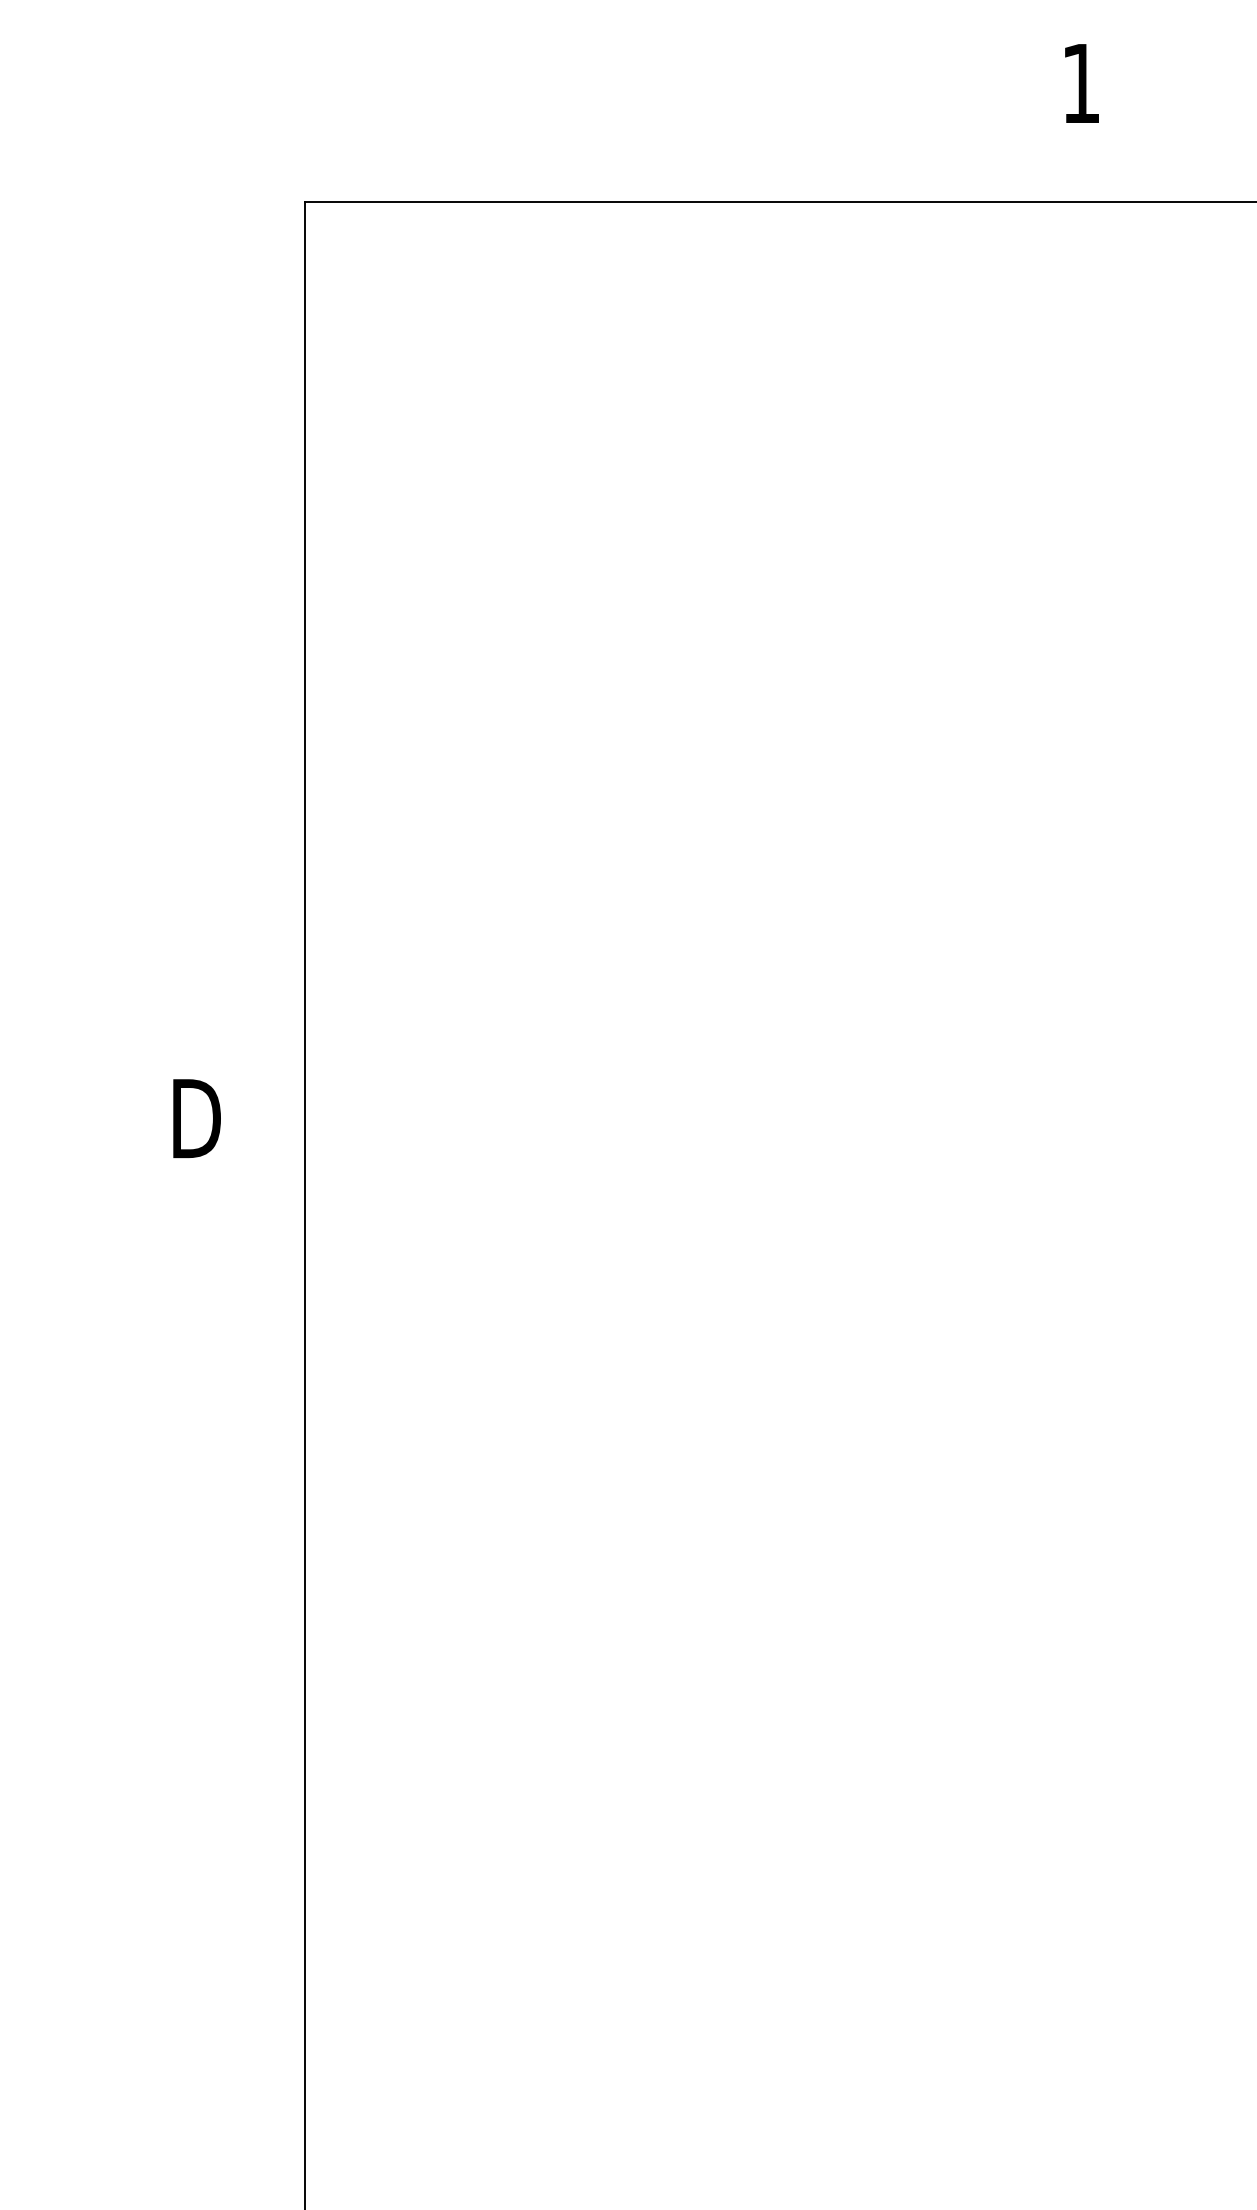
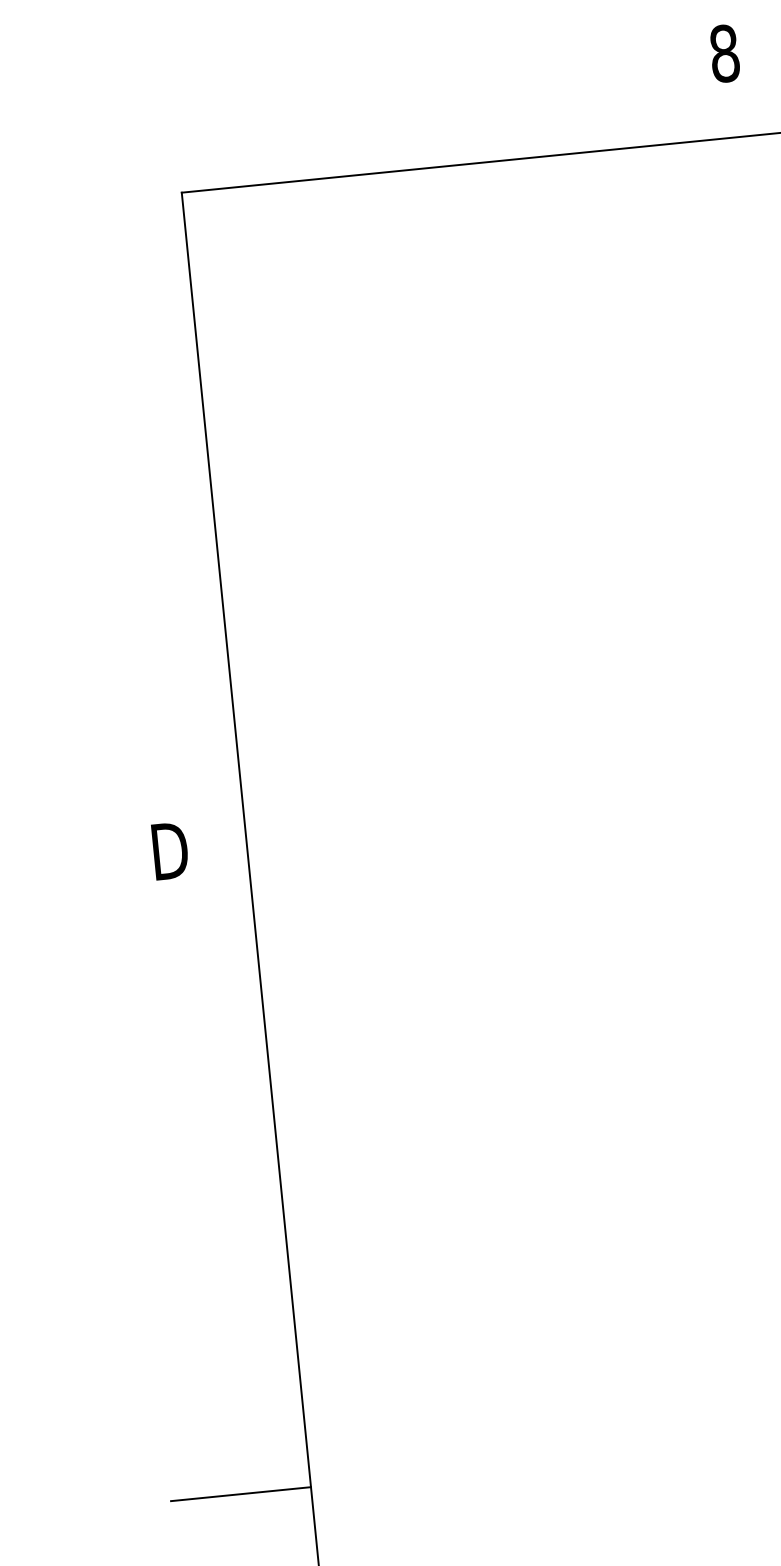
text: (1080, 83) -> (724, 53), 1 -> 8
line: (205, 2025) -> (240, 1494), added

